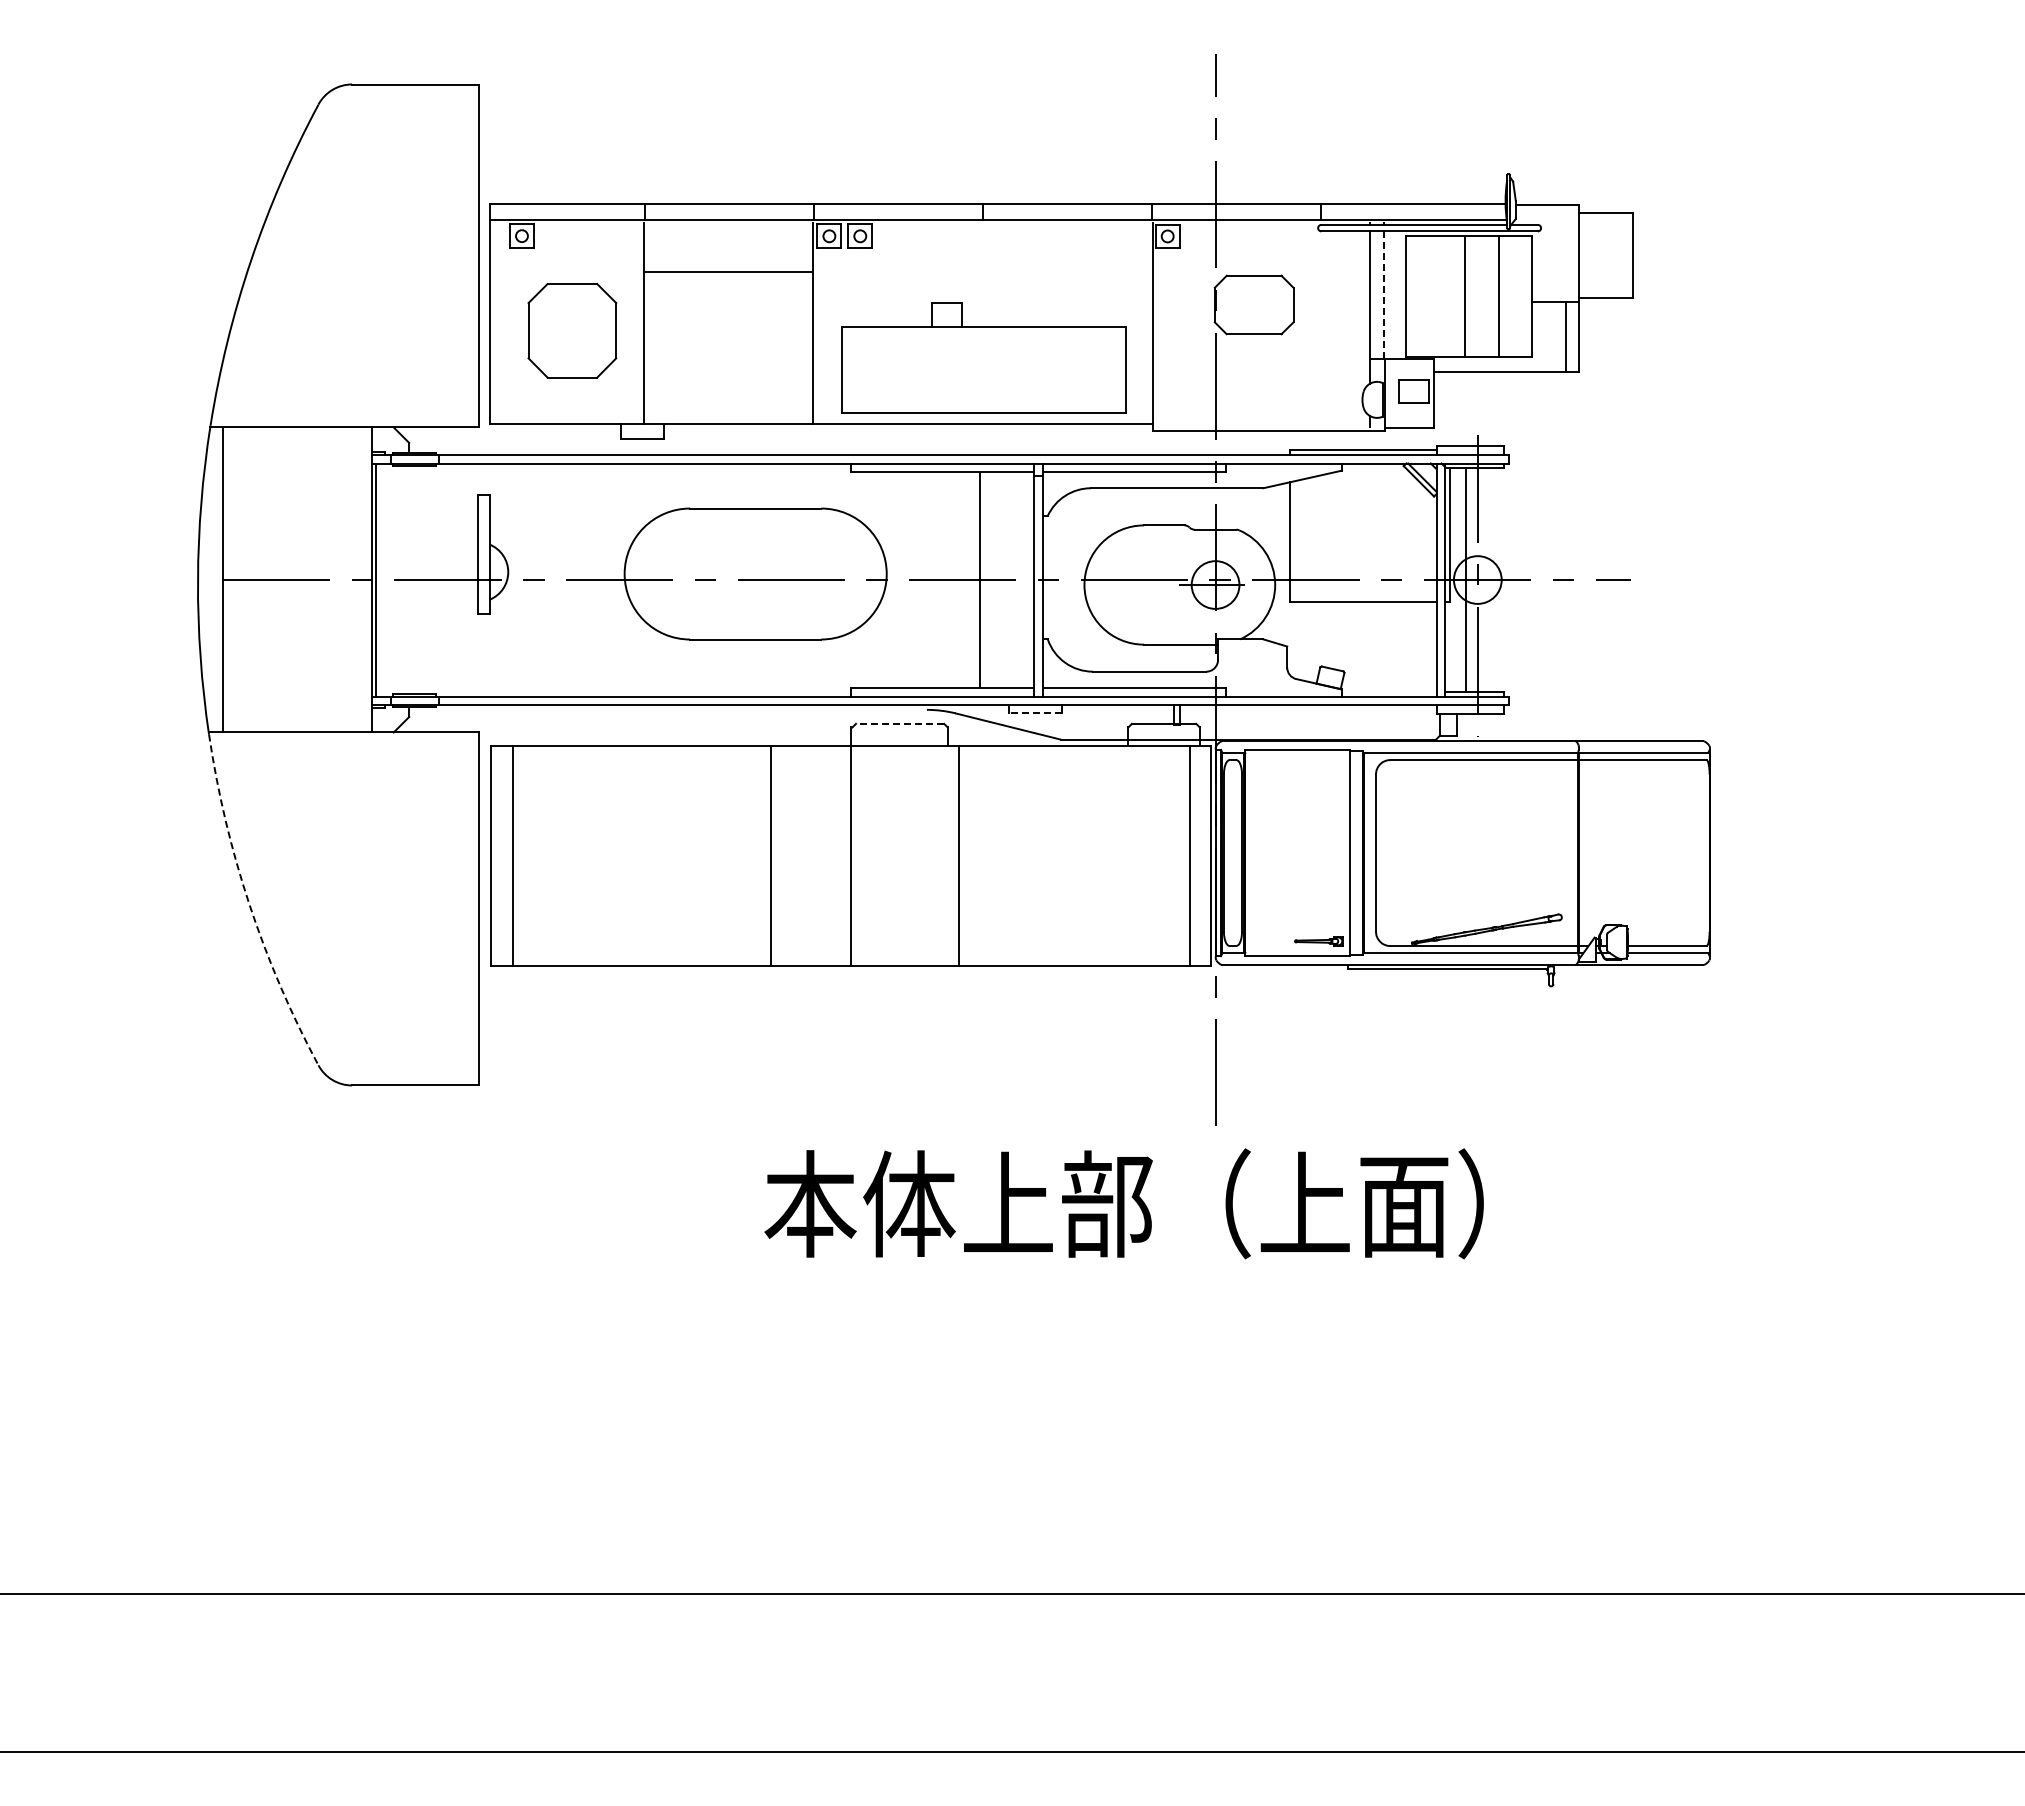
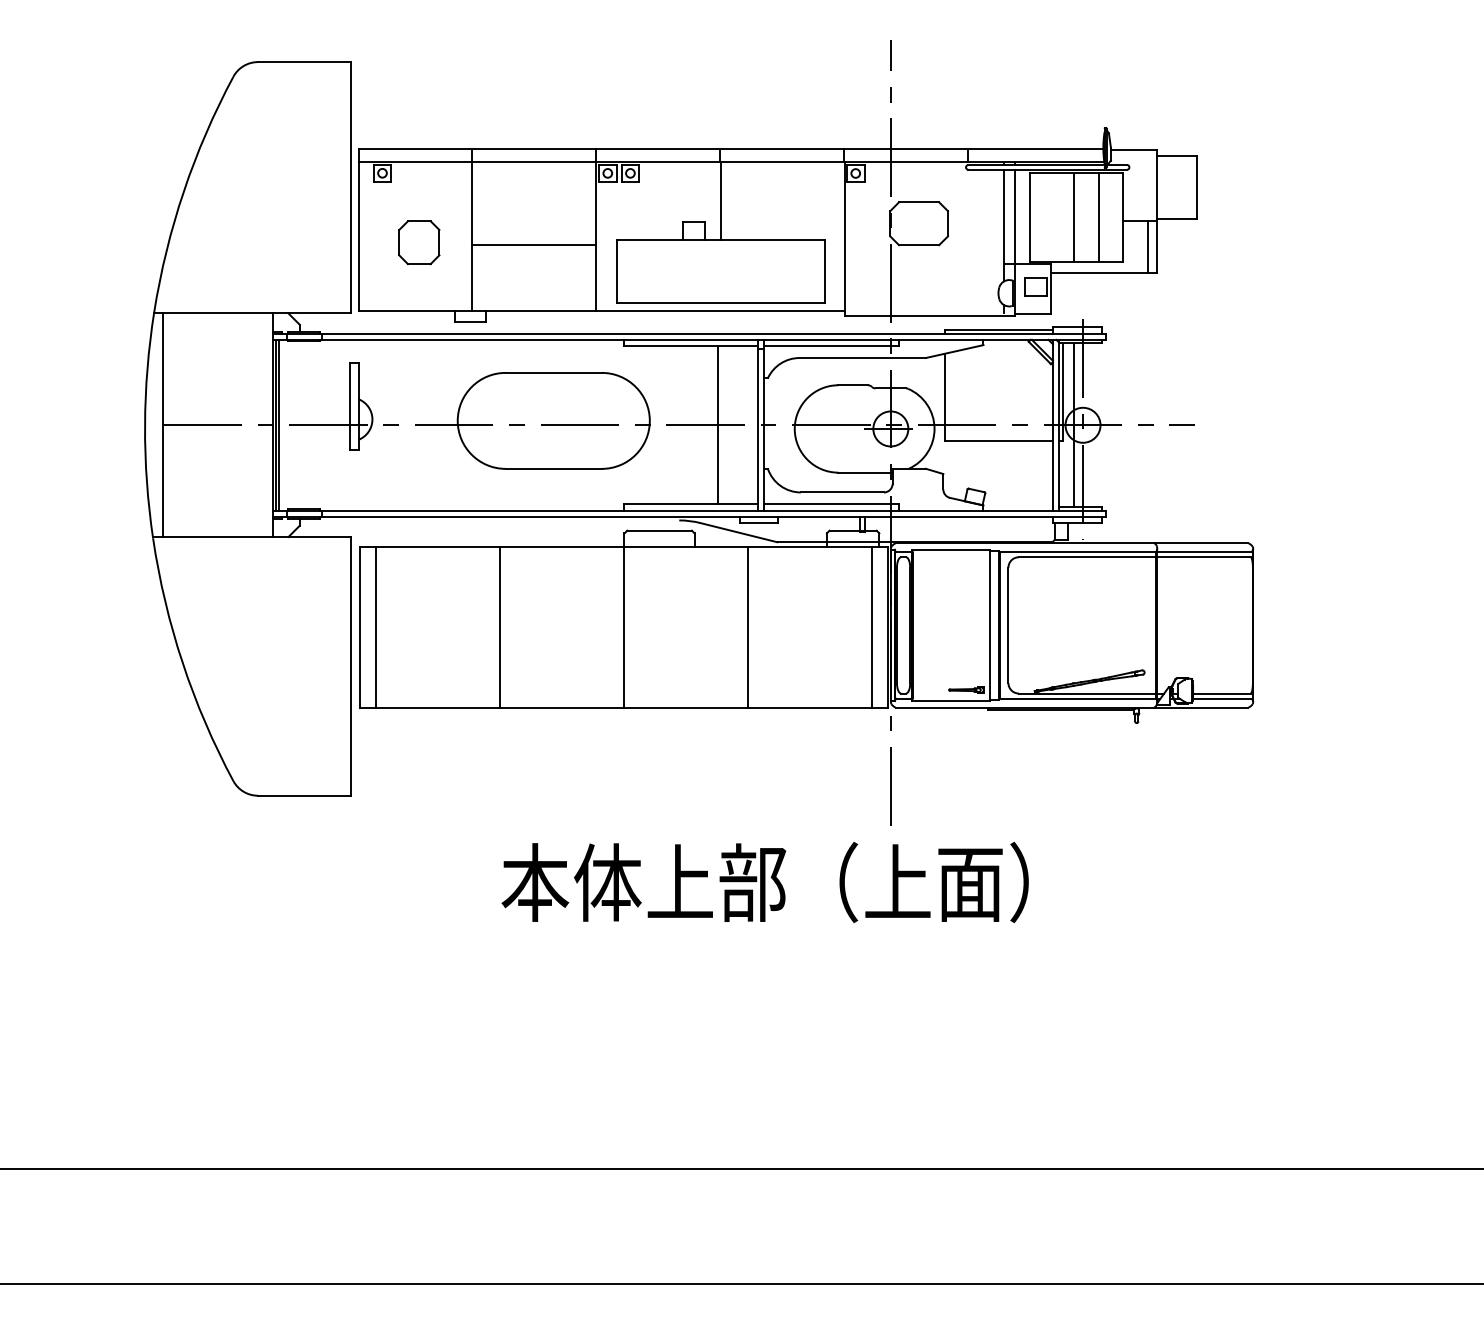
line: (727, 272) -> (533, 244), moved
line: (984, 274) -> (721, 201), added
line: (1384, 294) -> (1014, 216), dashed -> solid
part: (571, 330) -> (418, 242), size x0.62
line: (380, 579) -> (278, 424), added
line: (1035, 712) -> (758, 522), dashed -> solid
line: (899, 723) -> (659, 530), dashed -> solid
line: (771, 855) -> (500, 627), moved
line: (959, 855) -> (747, 627), moved
arc: (249, 904) -> (182, 663), dashed -> solid
text: (1123, 1203) -> (764, 882), moved

